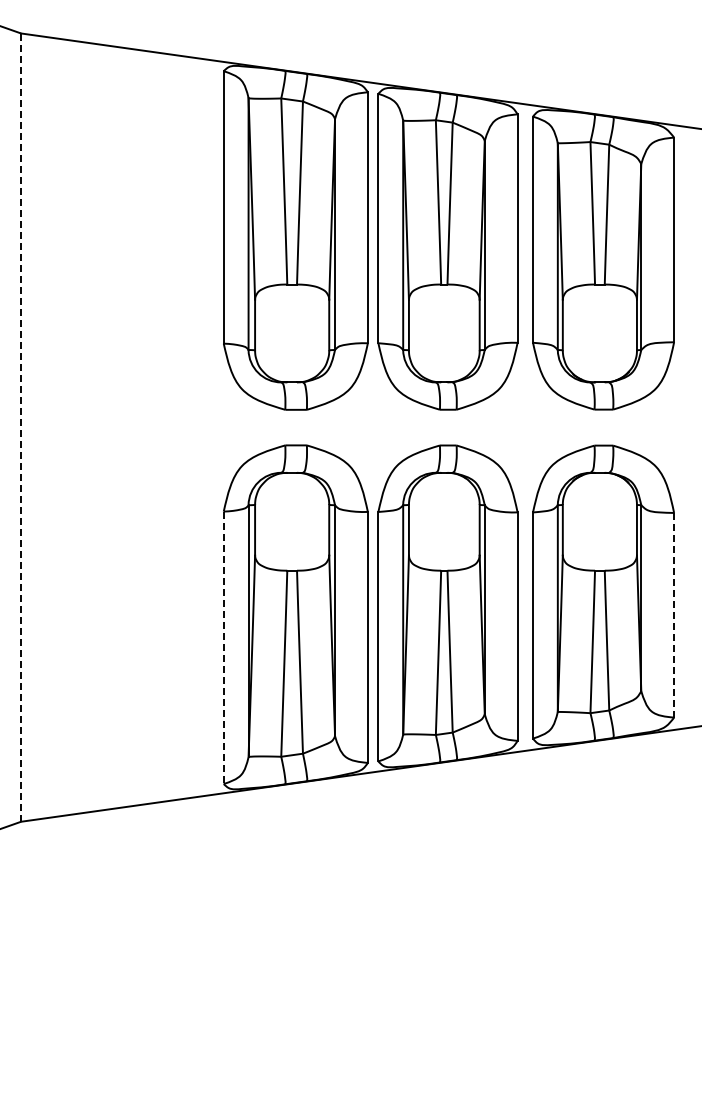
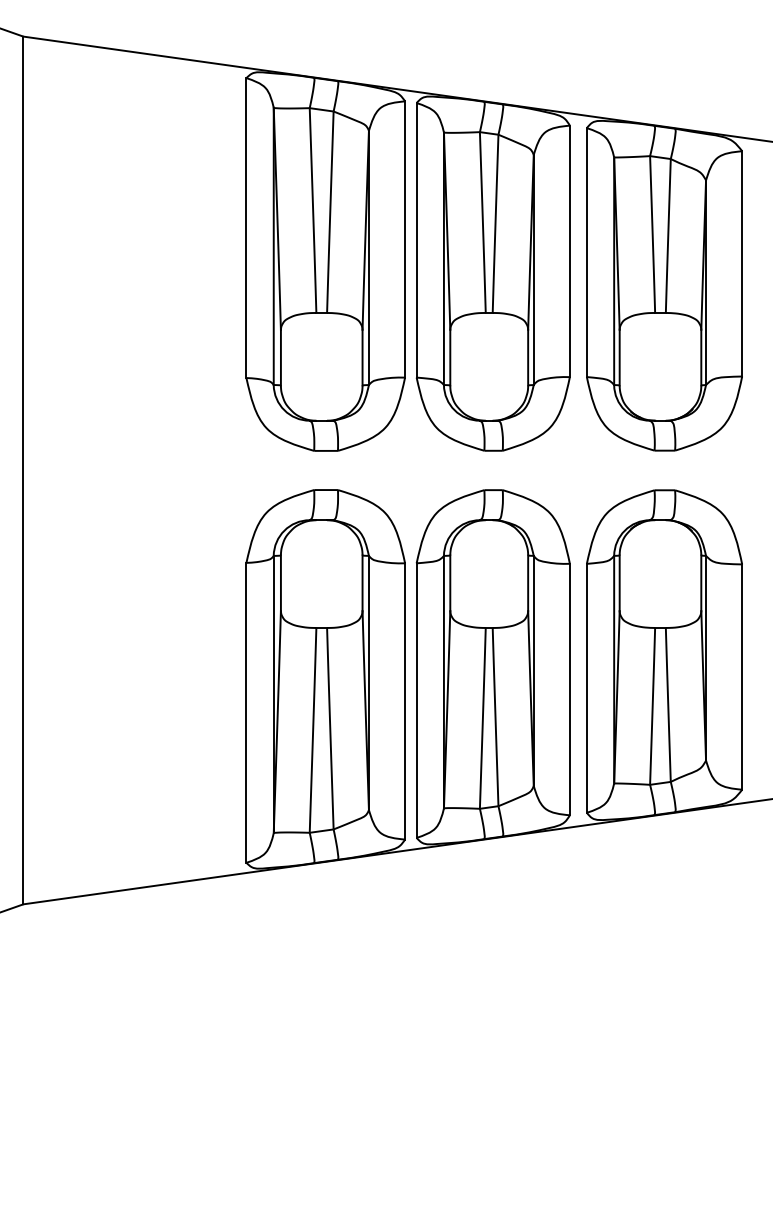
line: (21, 427) -> (23, 470), dashed -> solid
line: (674, 615) -> (742, 677), dashed -> solid
line: (223, 648) -> (246, 713), dashed -> solid

